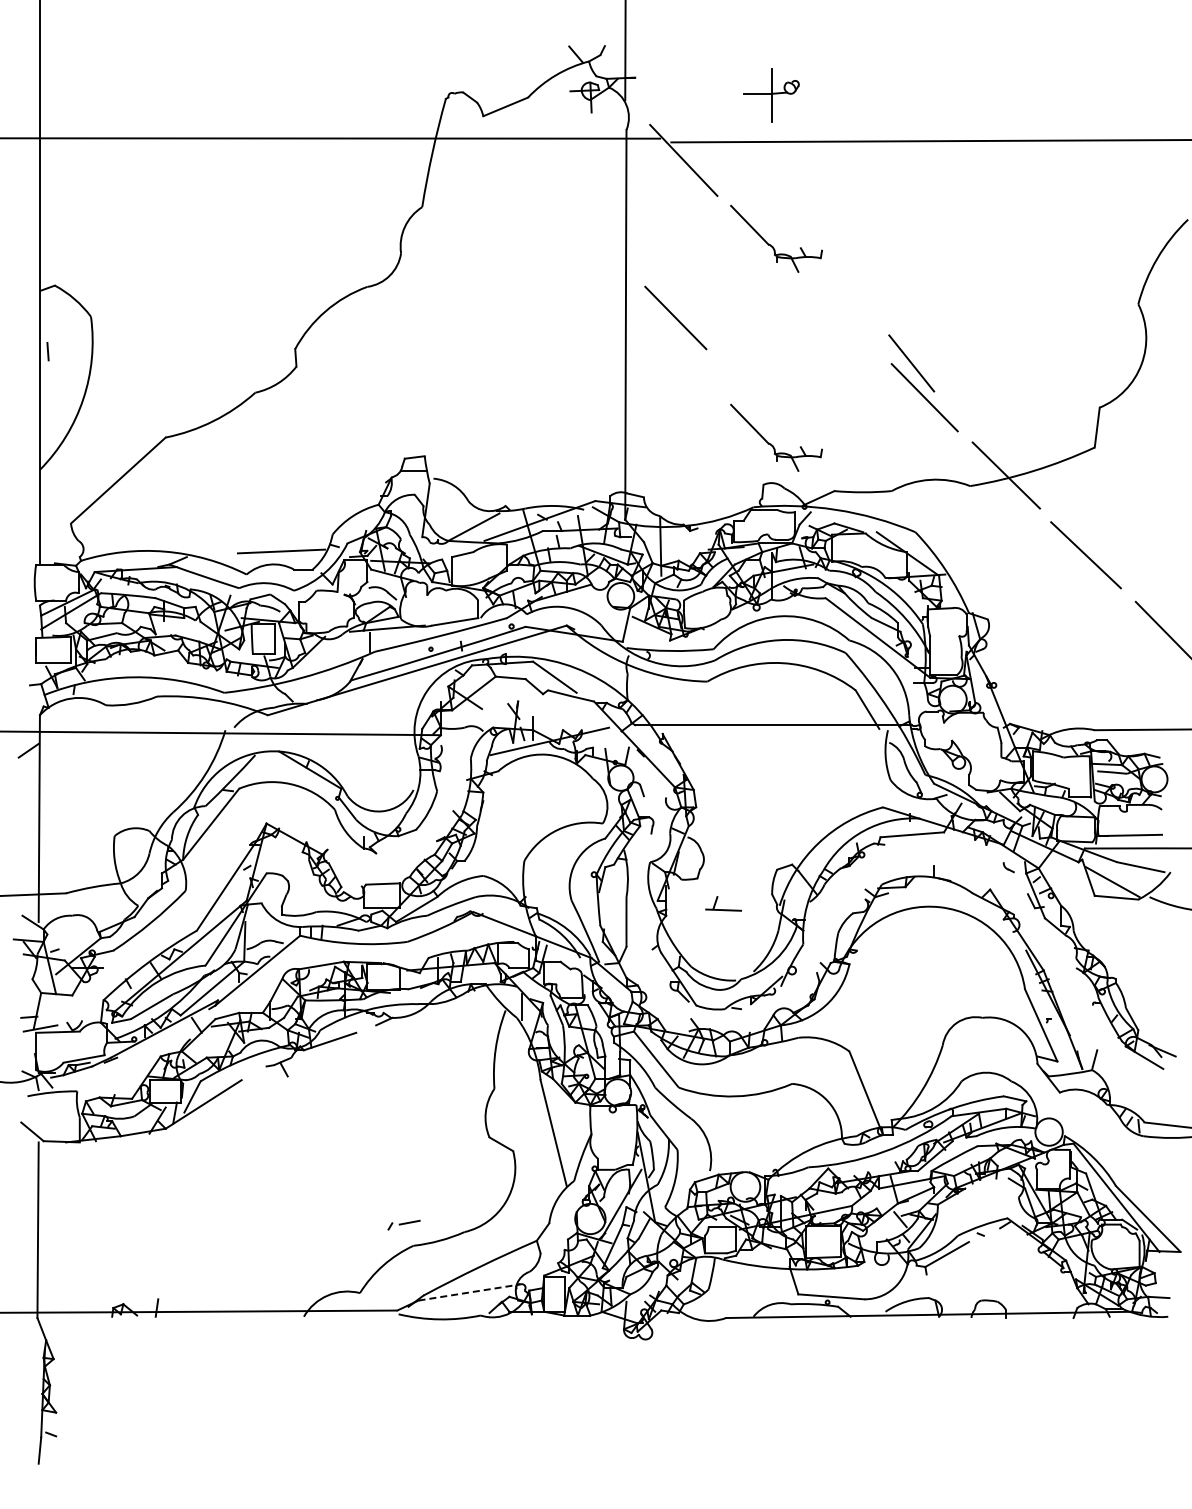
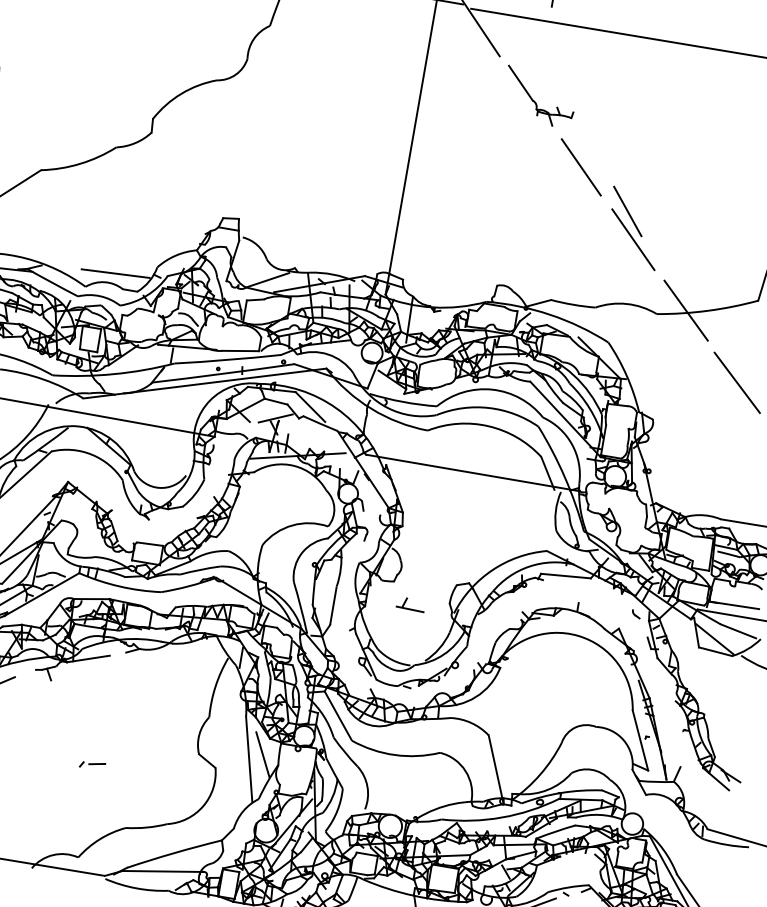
line: (675, 317) -> (581, 166), moved
part: (772, 444) -> (509, 255), removed
line: (513, 698) -> (275, 417), added
line: (569, 1124) -> (262, 754), added
part: (403, 1224) -> (92, 764), moved
line: (469, 1292) -> (163, 871), dashed -> solid

